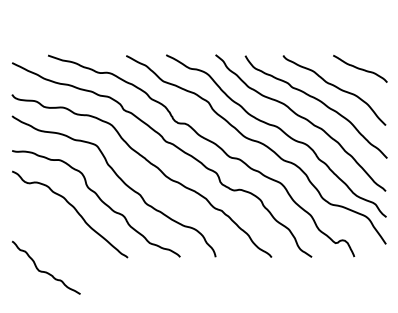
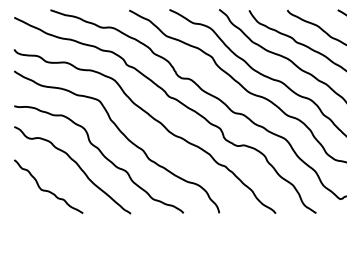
curve: (46, 271) -> (48, 190), moved

